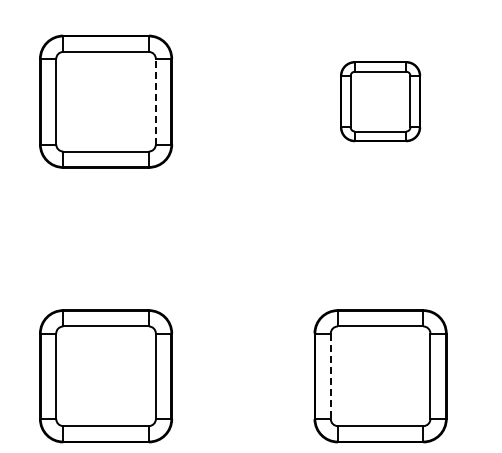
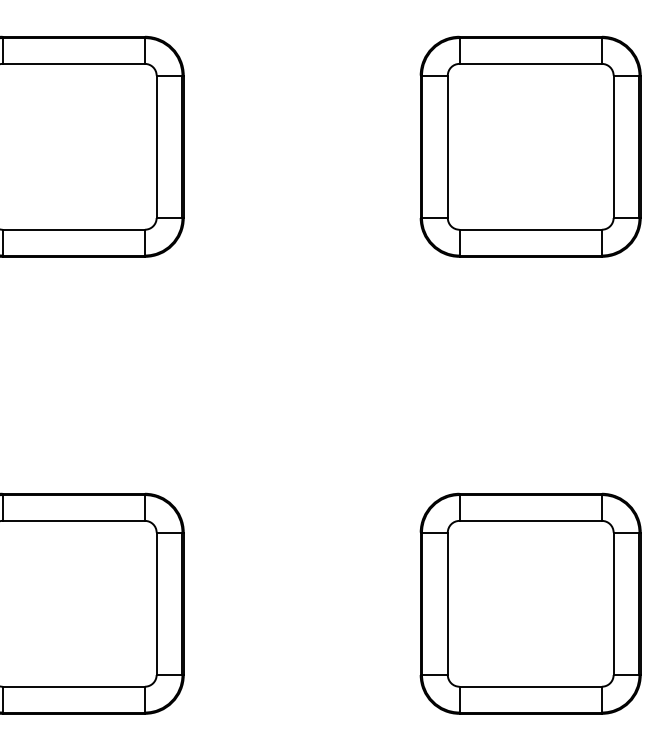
line: (155, 101) -> (156, 146), dashed -> solid
part: (380, 101) -> (530, 146), size x1.67
line: (330, 376) -> (447, 604), dashed -> solid

